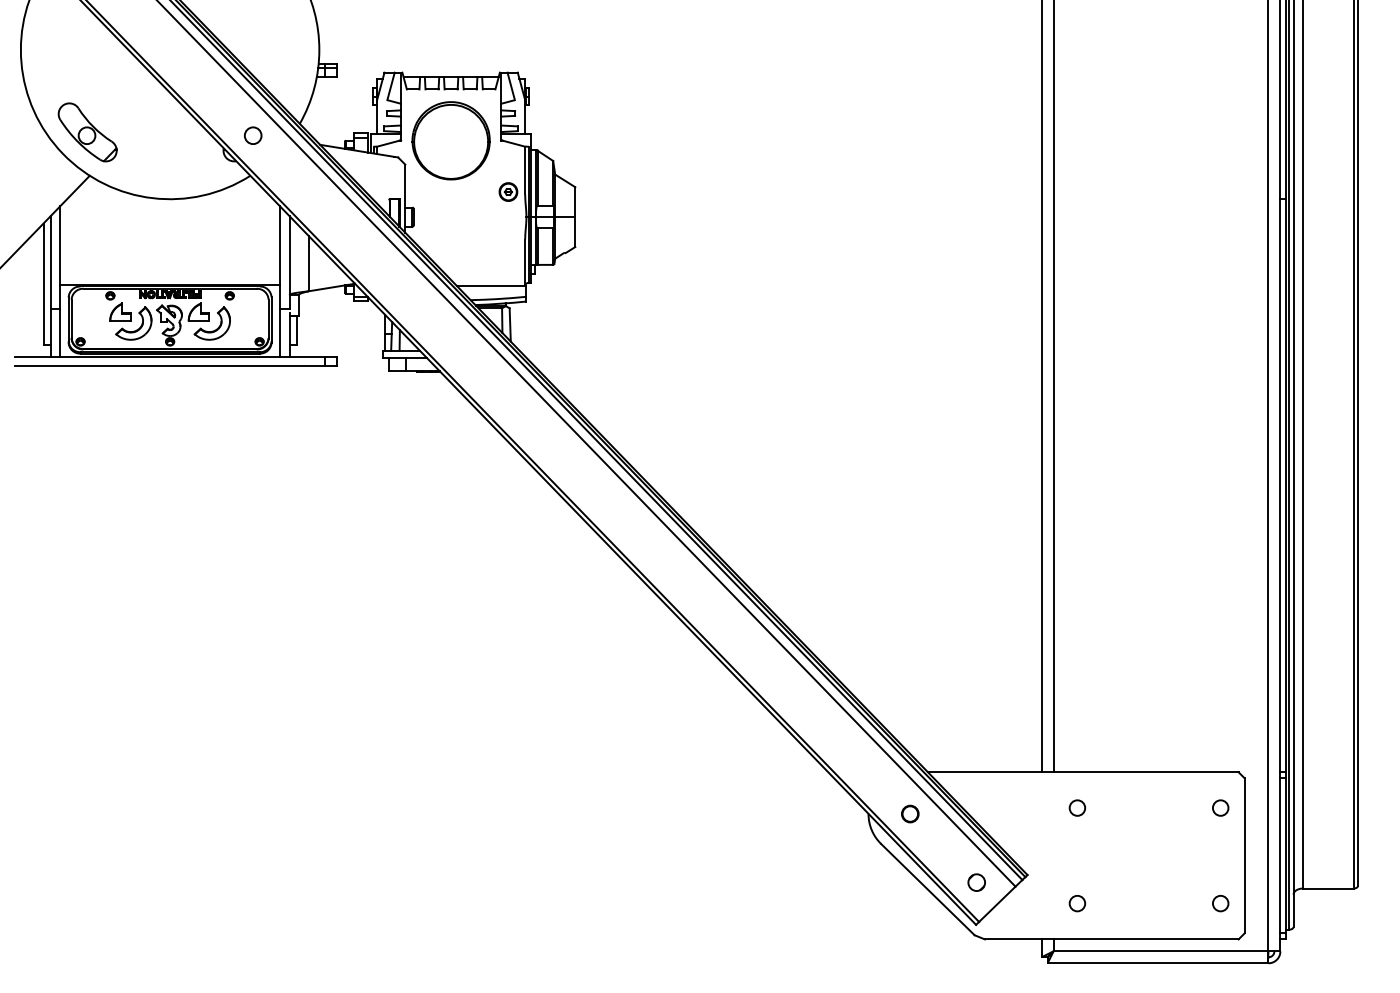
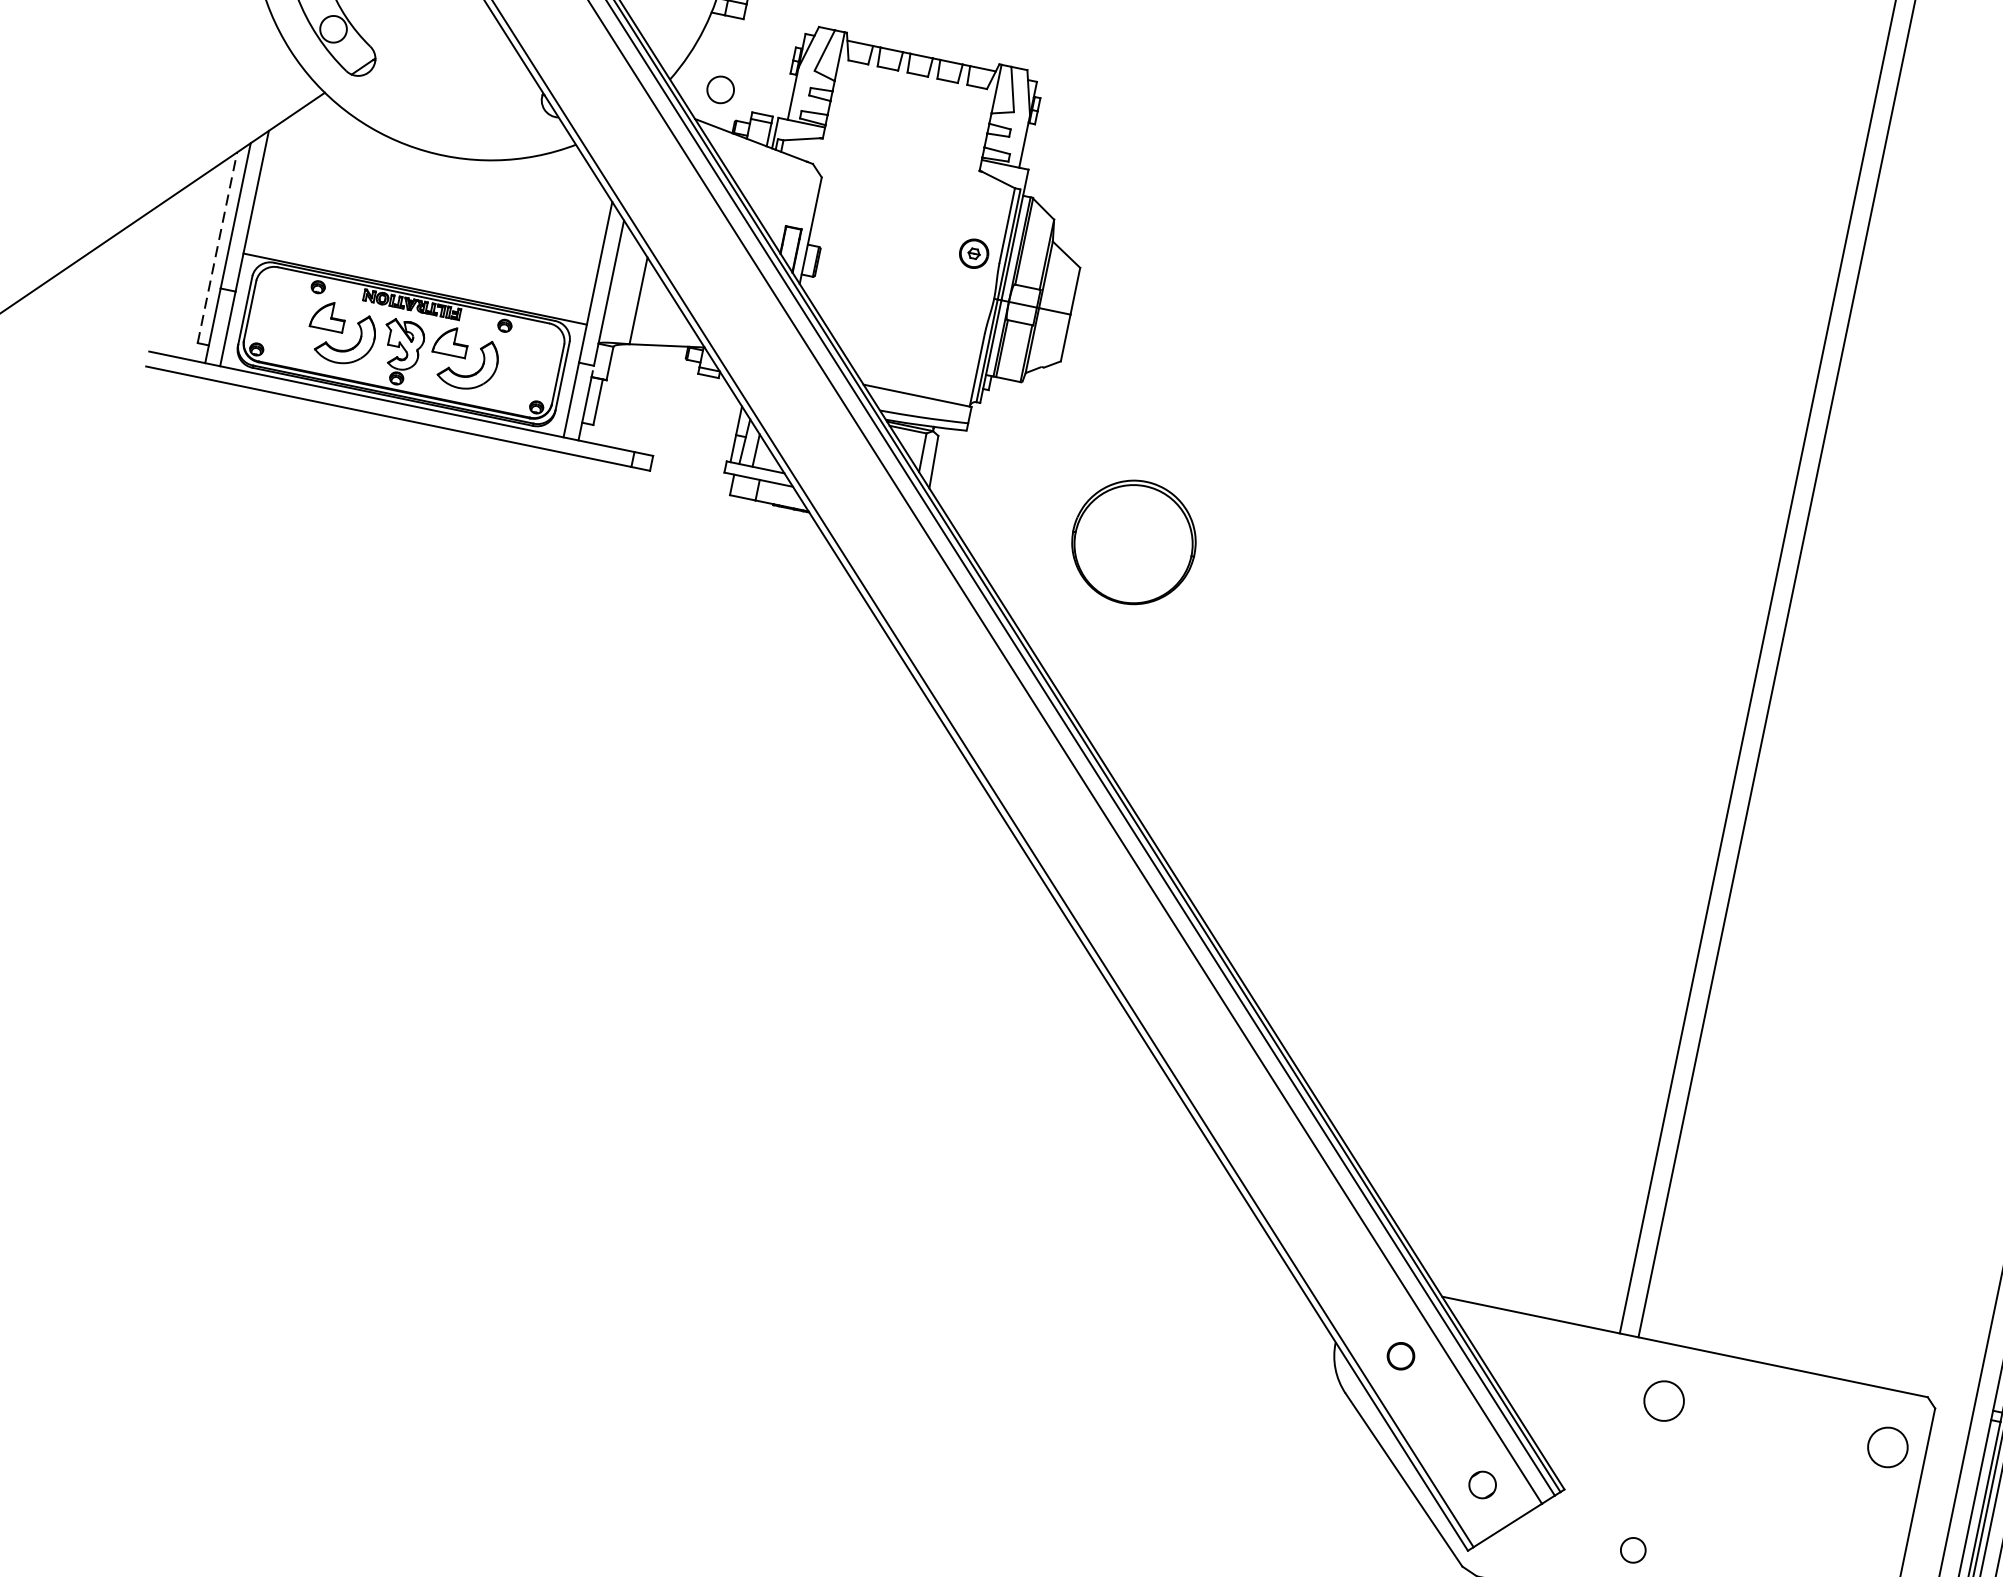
circle: (253, 135) -> (721, 89), moved
part: (450, 140) -> (1133, 541), moved
line: (43, 284) -> (217, 247), solid -> dashed
circle: (1077, 807) -> (1664, 1400), size x1.6
circle: (1220, 807) -> (1888, 1446), size x1.6

